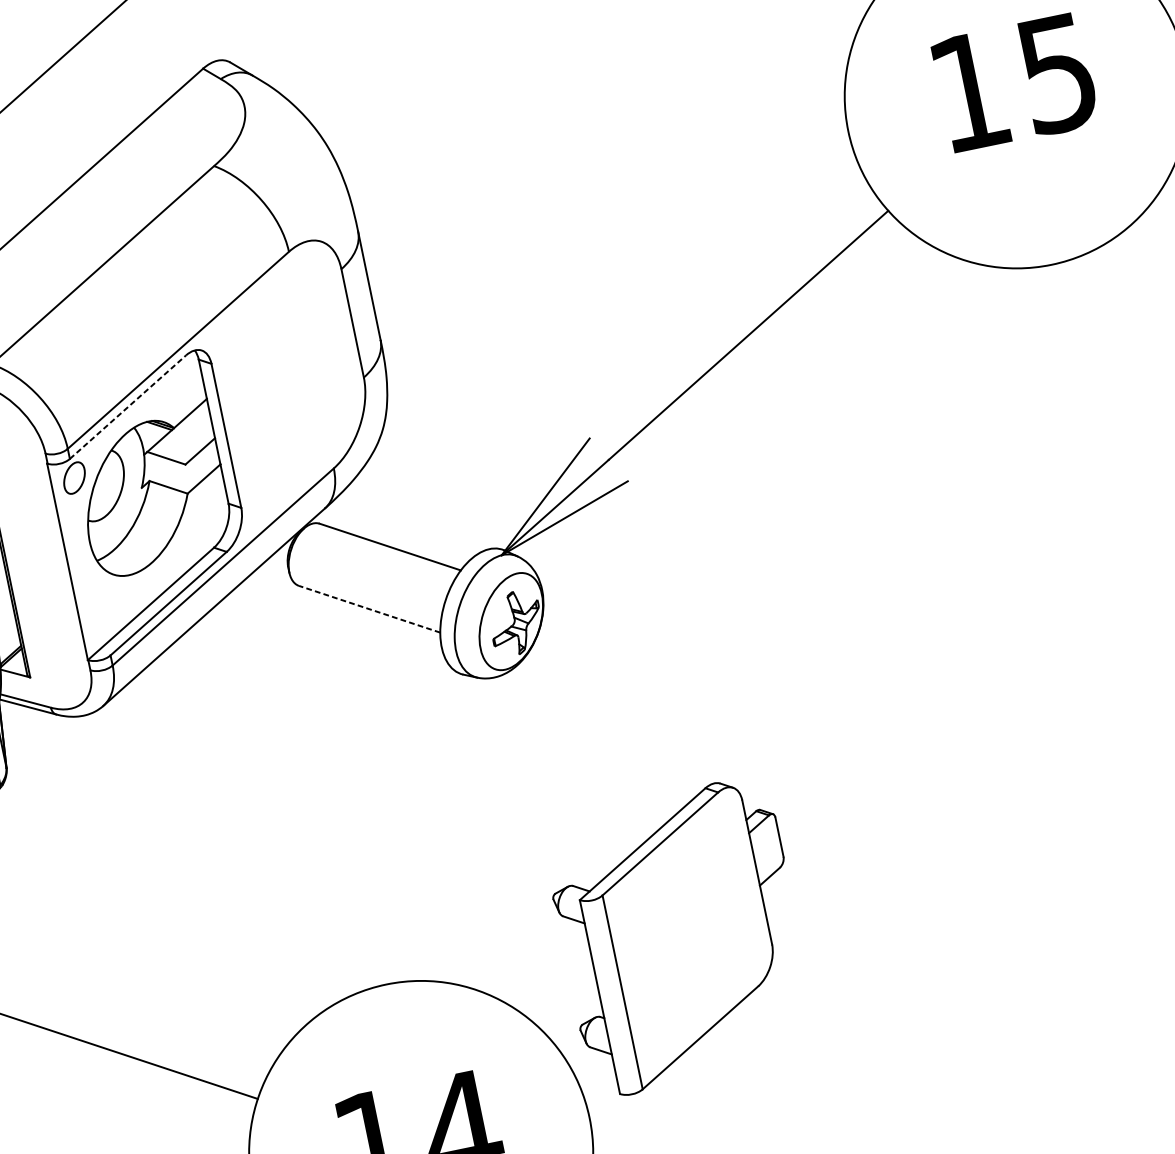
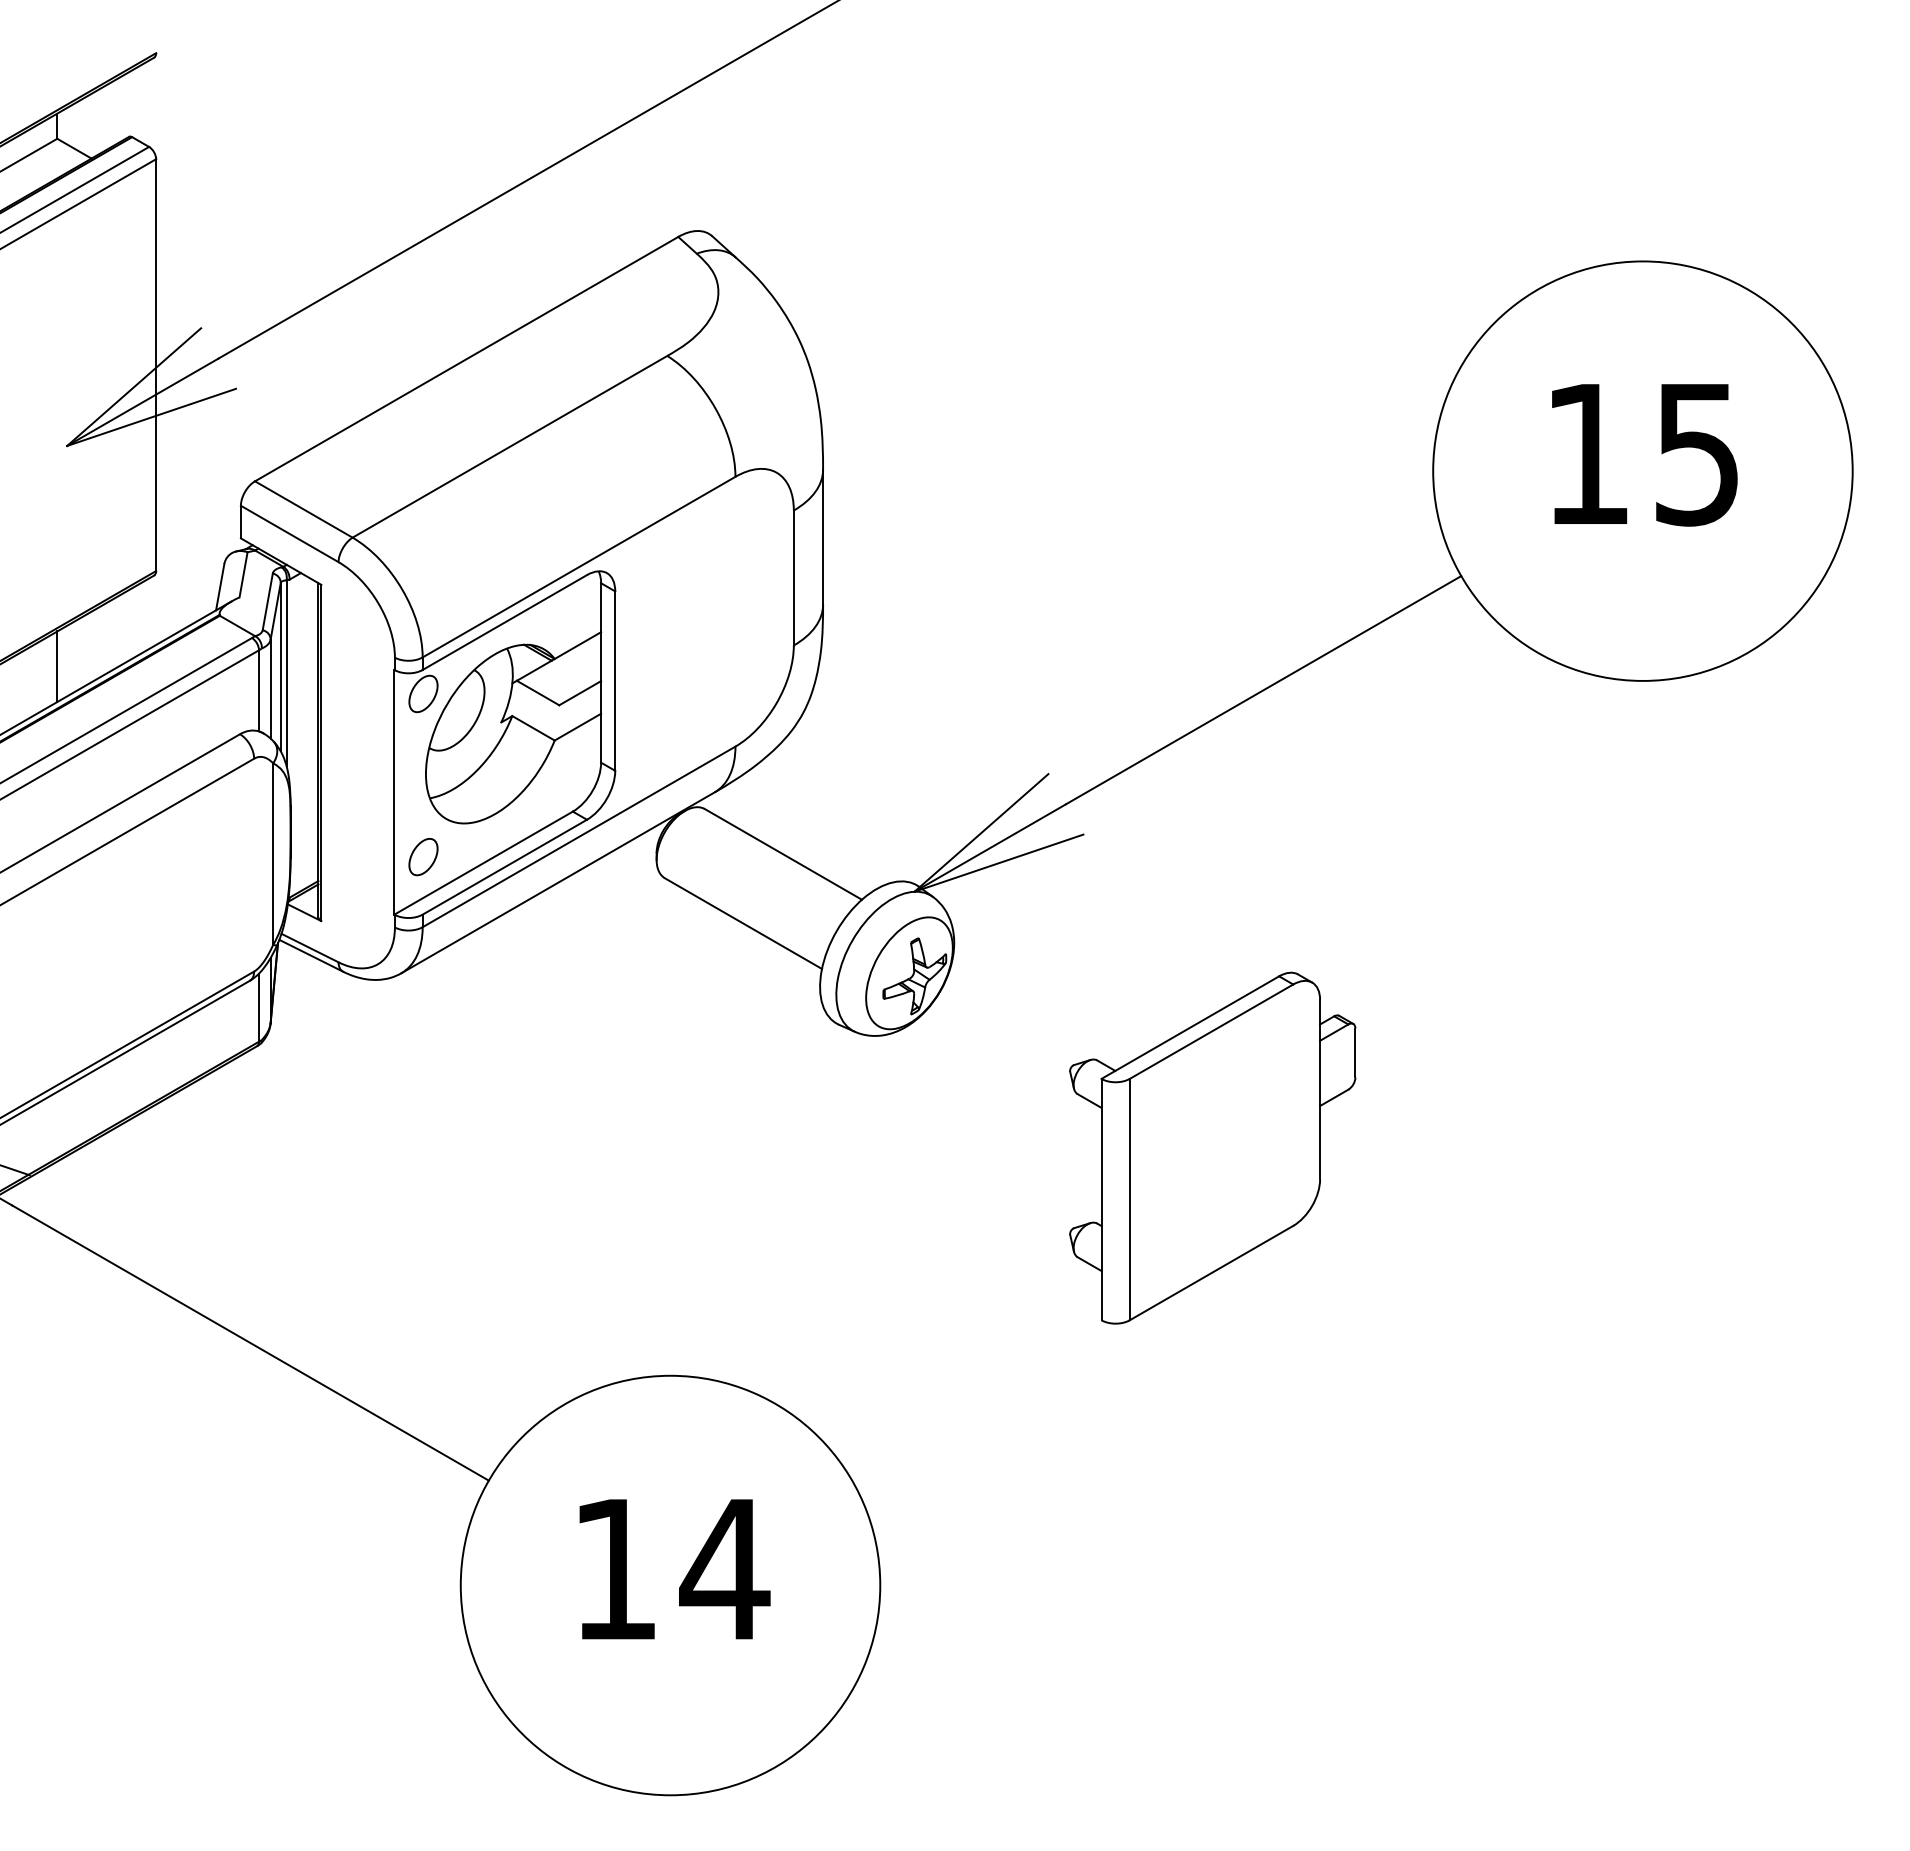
line: (127, 407) -> (504, 622), dashed -> solid
part: (101, 609) -> (423, 857), added
line: (369, 609) -> (743, 923), dashed -> solid
part: (680, 936) -> (1212, 1147), moved

